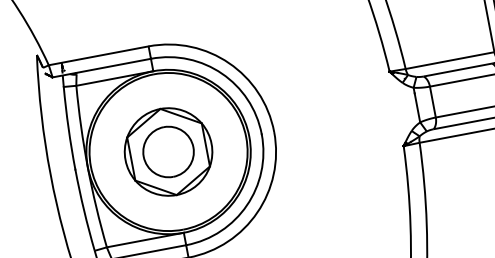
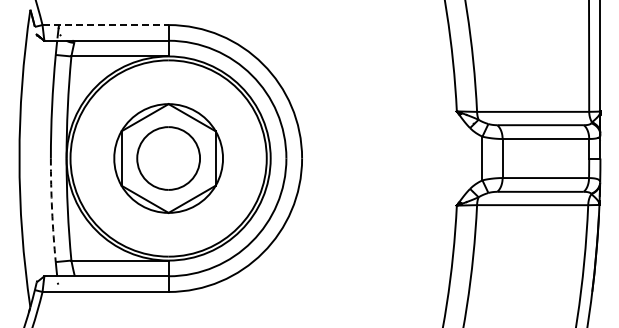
line: (99, 56) -> (106, 25), solid -> dashed
arc: (84, 210) -> (52, 210), solid -> dashed

